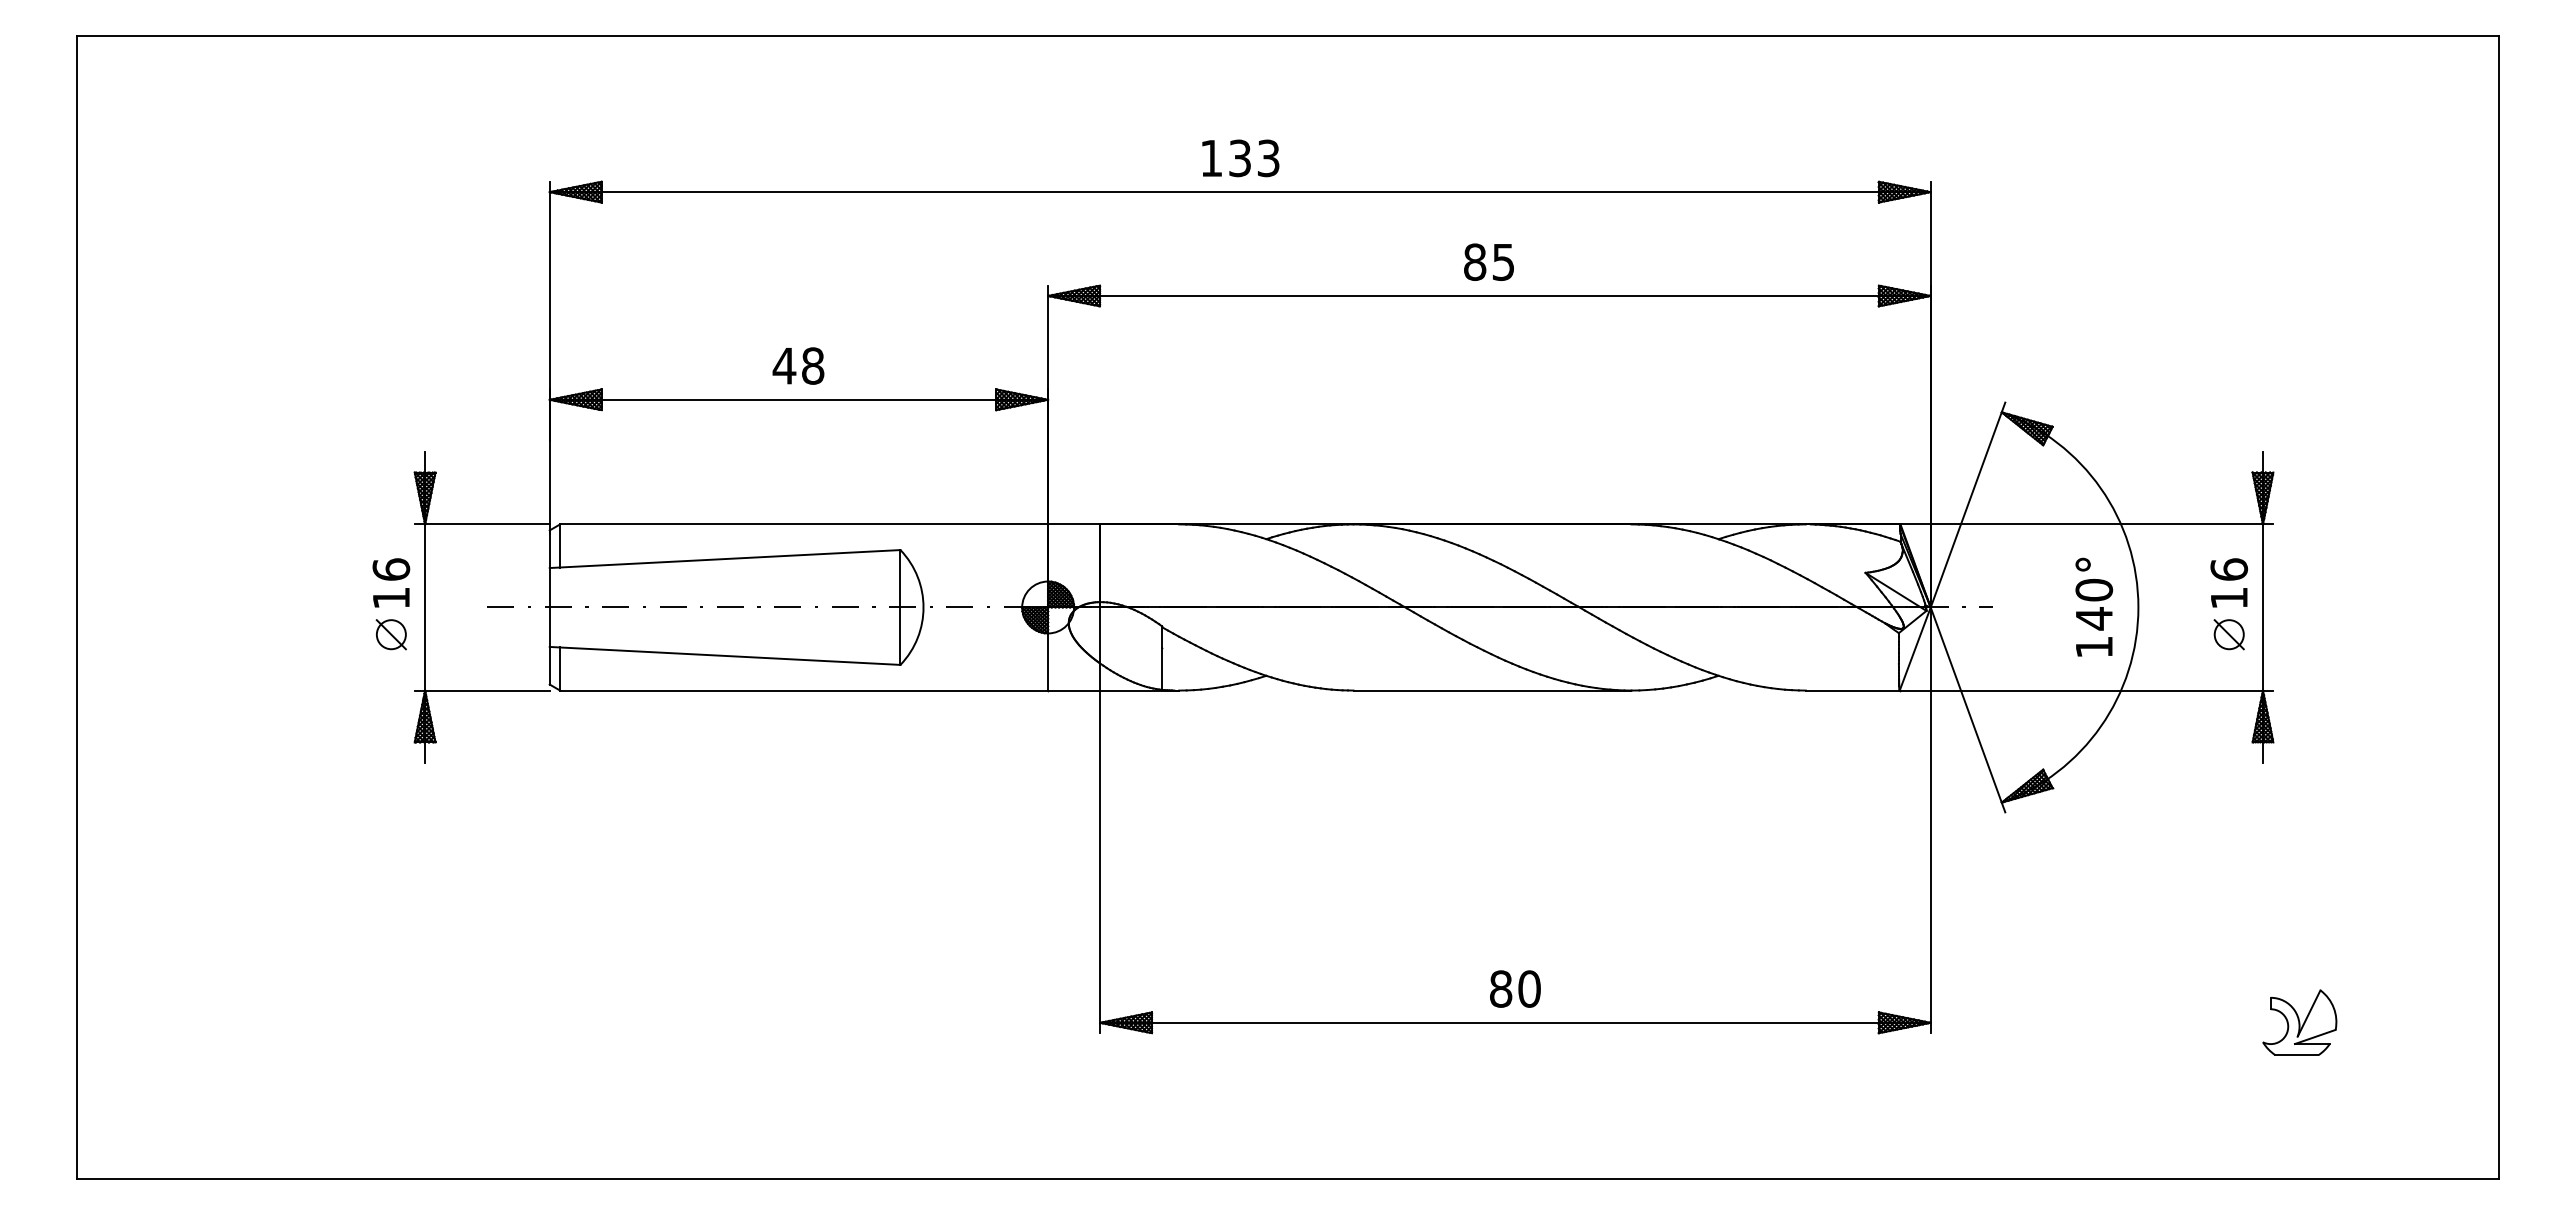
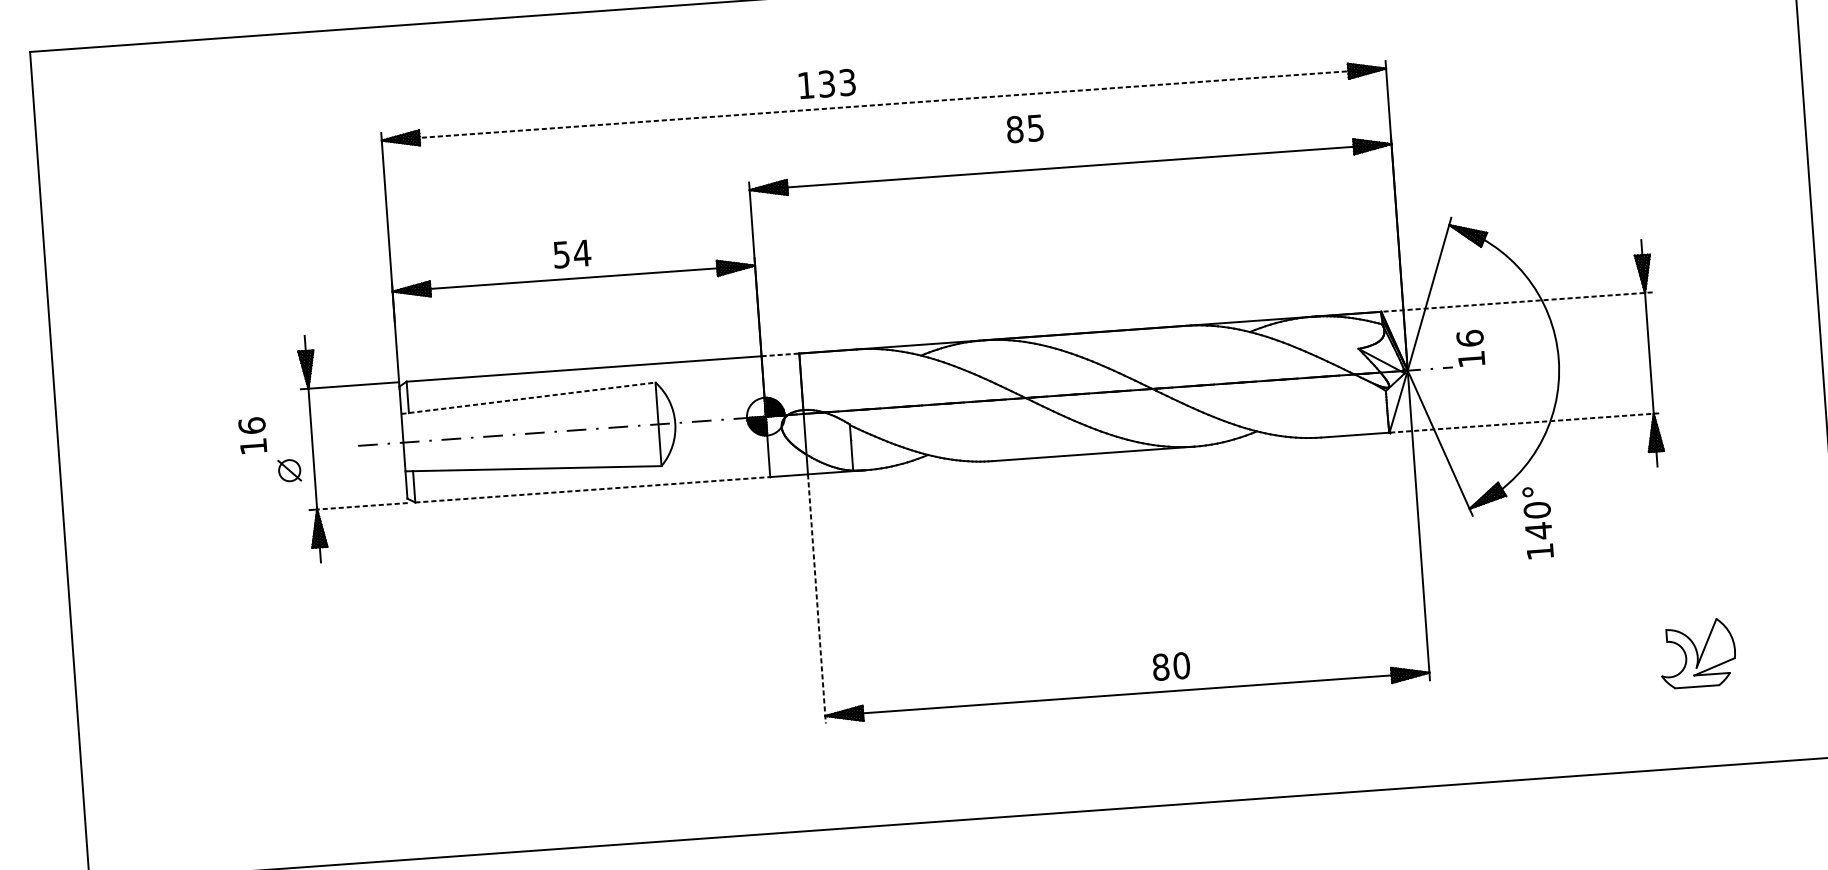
text: (1240, 158) -> (827, 84), moved
line: (1240, 192) -> (884, 104), solid -> dashed
text: (1488, 261) -> (1024, 128), moved
text: (798, 365) -> (571, 253), 48 -> 54
line: (1074, 524) -> (780, 354), solid -> dashed
line: (2086, 524) -> (1516, 302), solid -> dashed
line: (725, 559) -> (528, 398), solid -> dashed
text: (391, 582) -> (252, 435), moved
text: (2229, 582) -> (1471, 347), moved
text: (2094, 606) -> (1538, 522), moved
part: (2228, 634) -> (1625, 374), removed
line: (486, 690) -> (361, 506), solid -> dashed
line: (804, 690) -> (593, 489), solid -> dashed
line: (2087, 690) -> (1526, 422), solid -> dashed
line: (1100, 862) -> (817, 599), solid -> dashed
text: (1515, 988) -> (1171, 666), moved
part: (2299, 1022) -> (1697, 653), size x1.4

